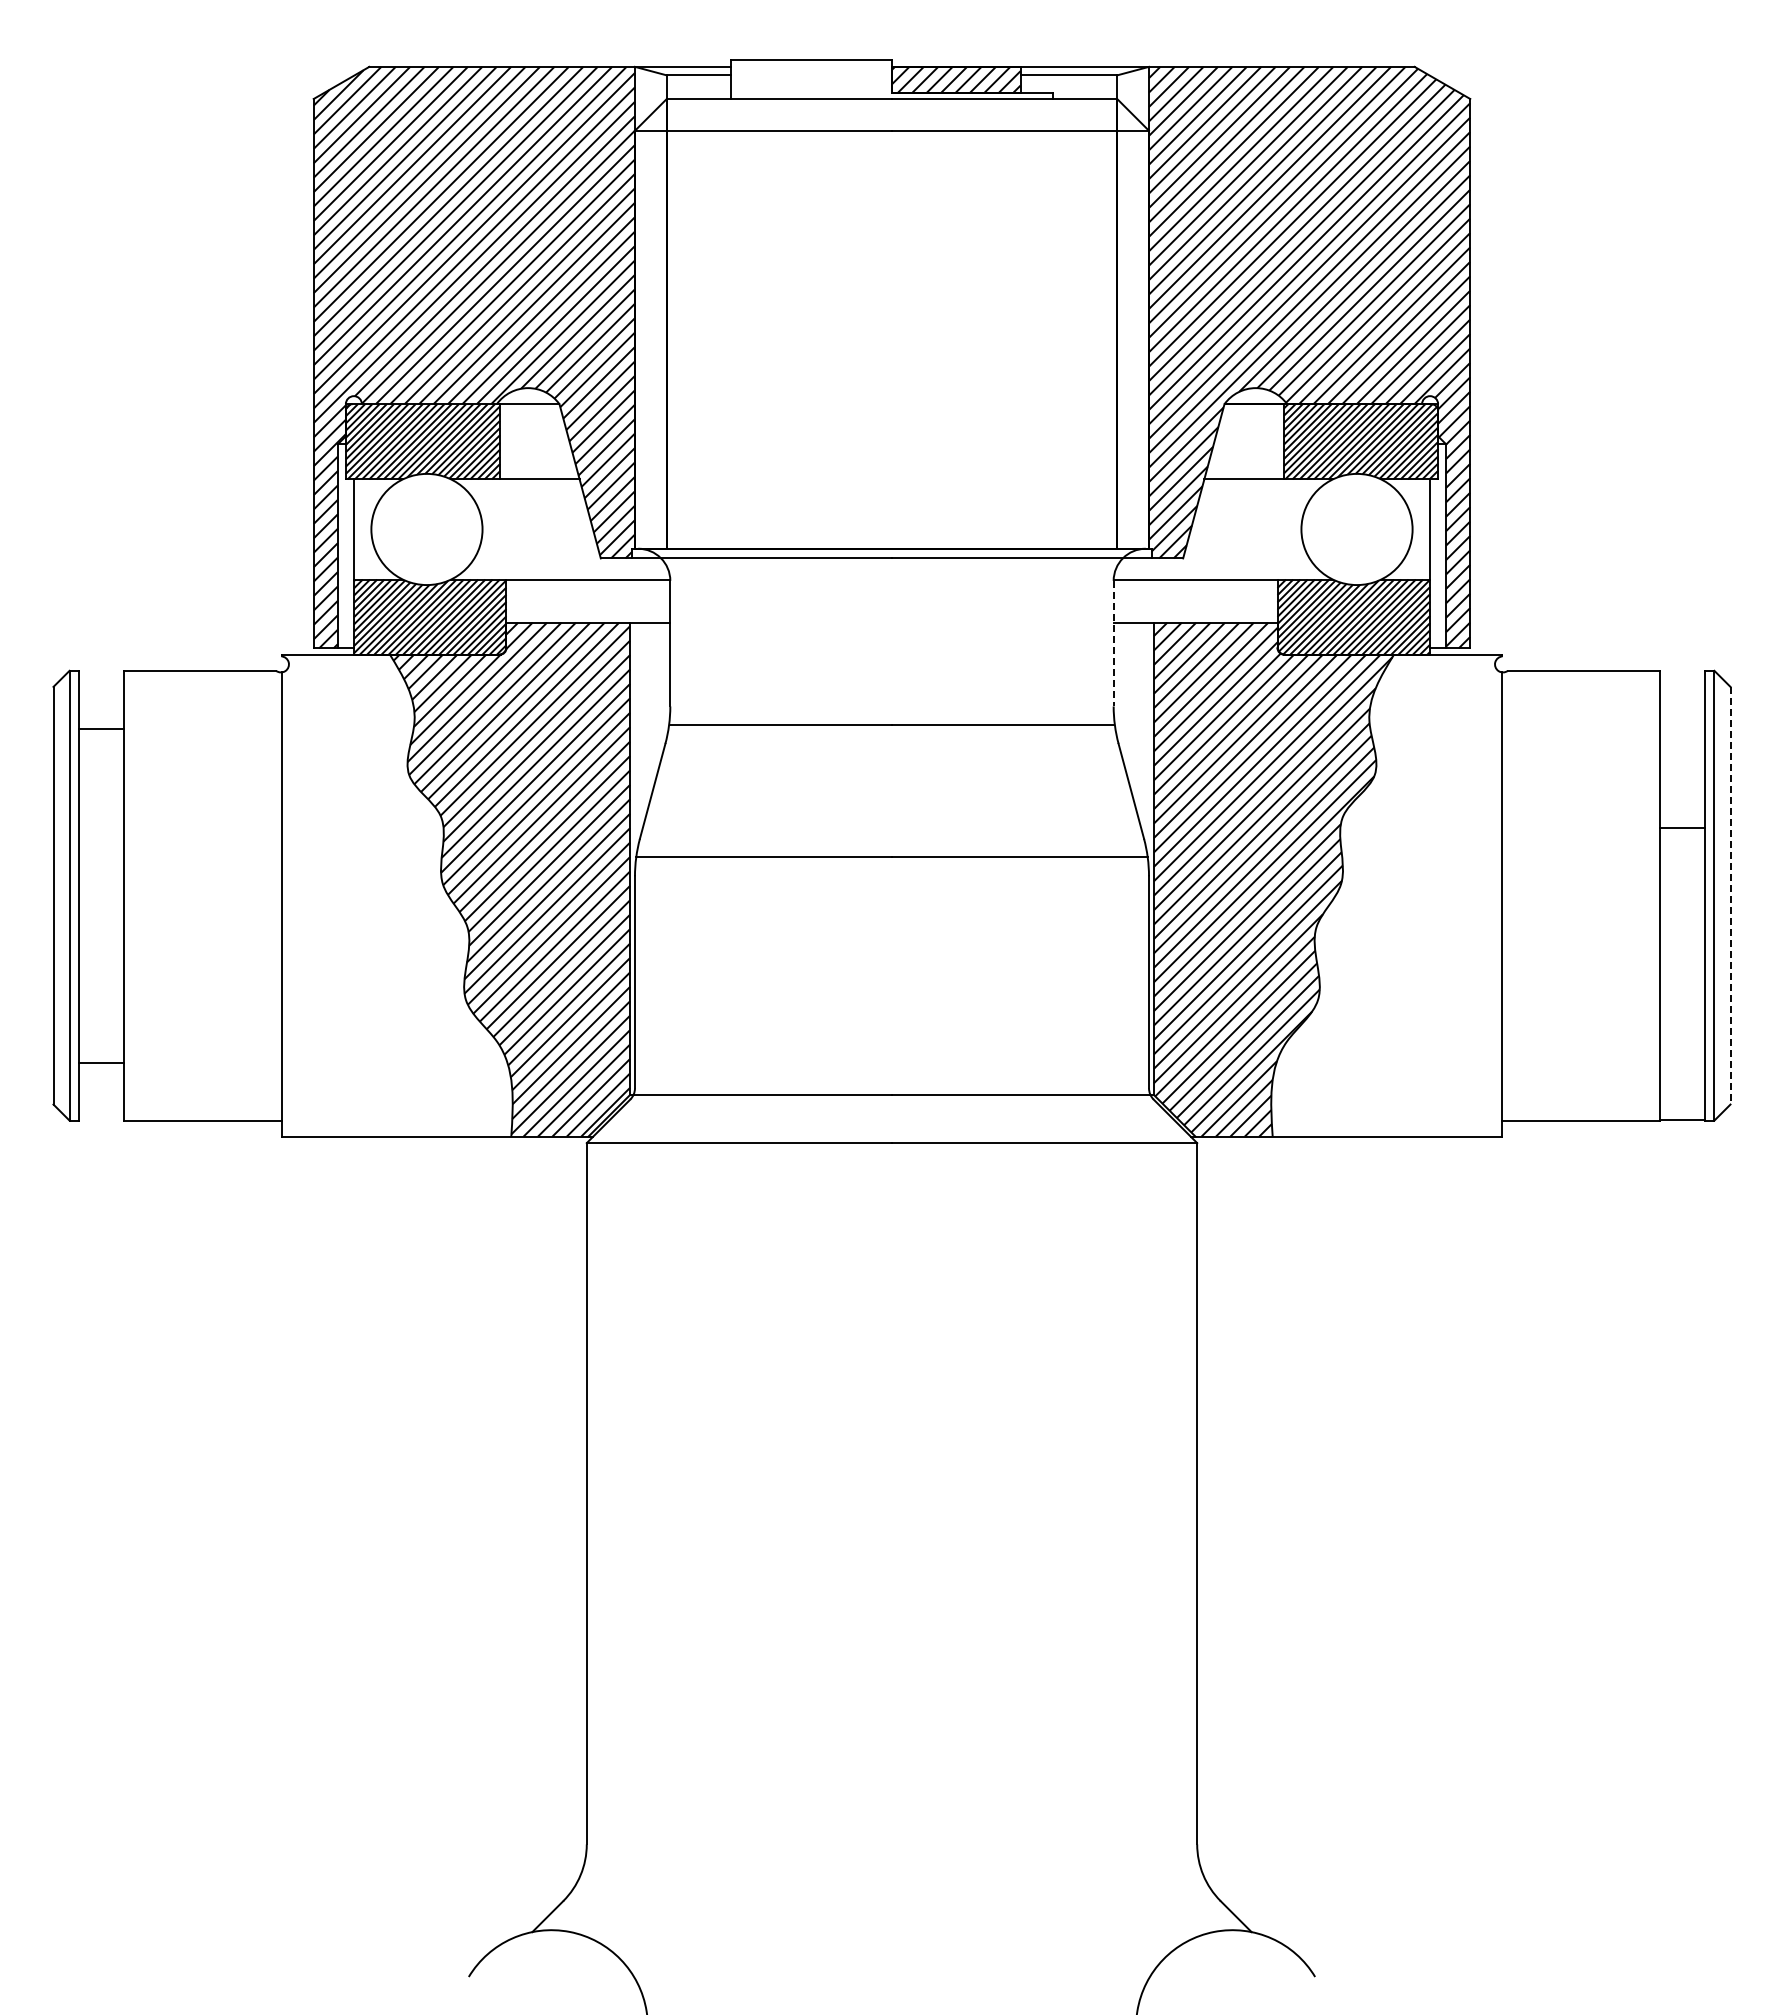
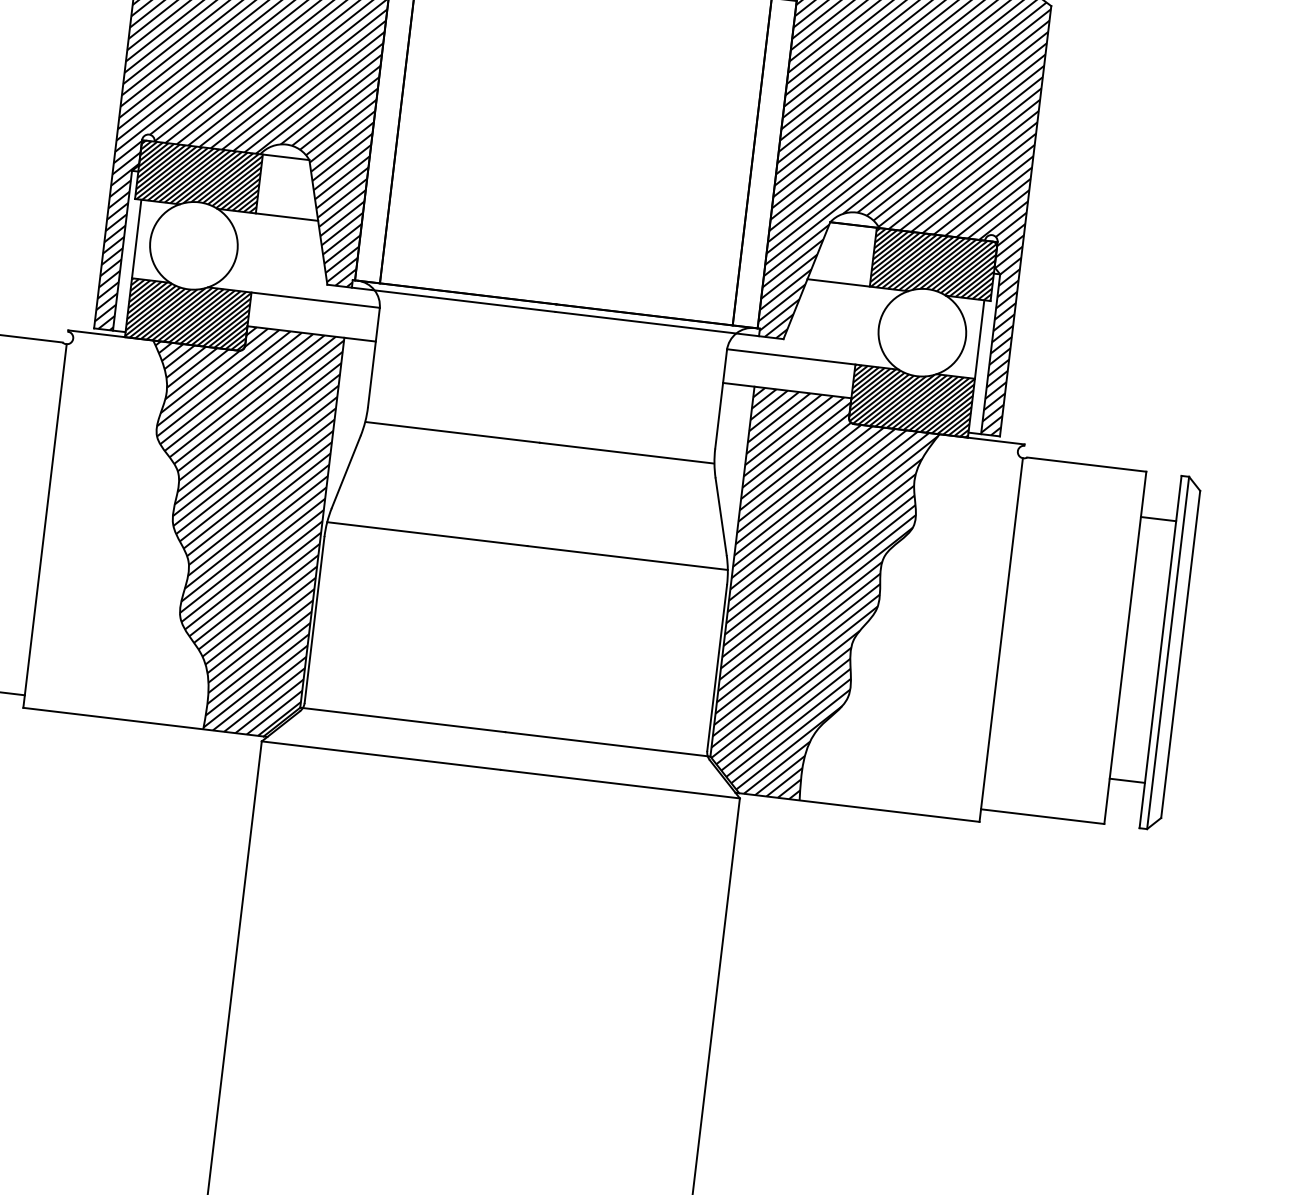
line: (1113, 643) -> (721, 399), dashed -> solid
line: (1681, 827) -> (1157, 518), moved
line: (1730, 895) -> (1180, 654), dashed -> solid
line: (1681, 1119) -> (1126, 780), moved

